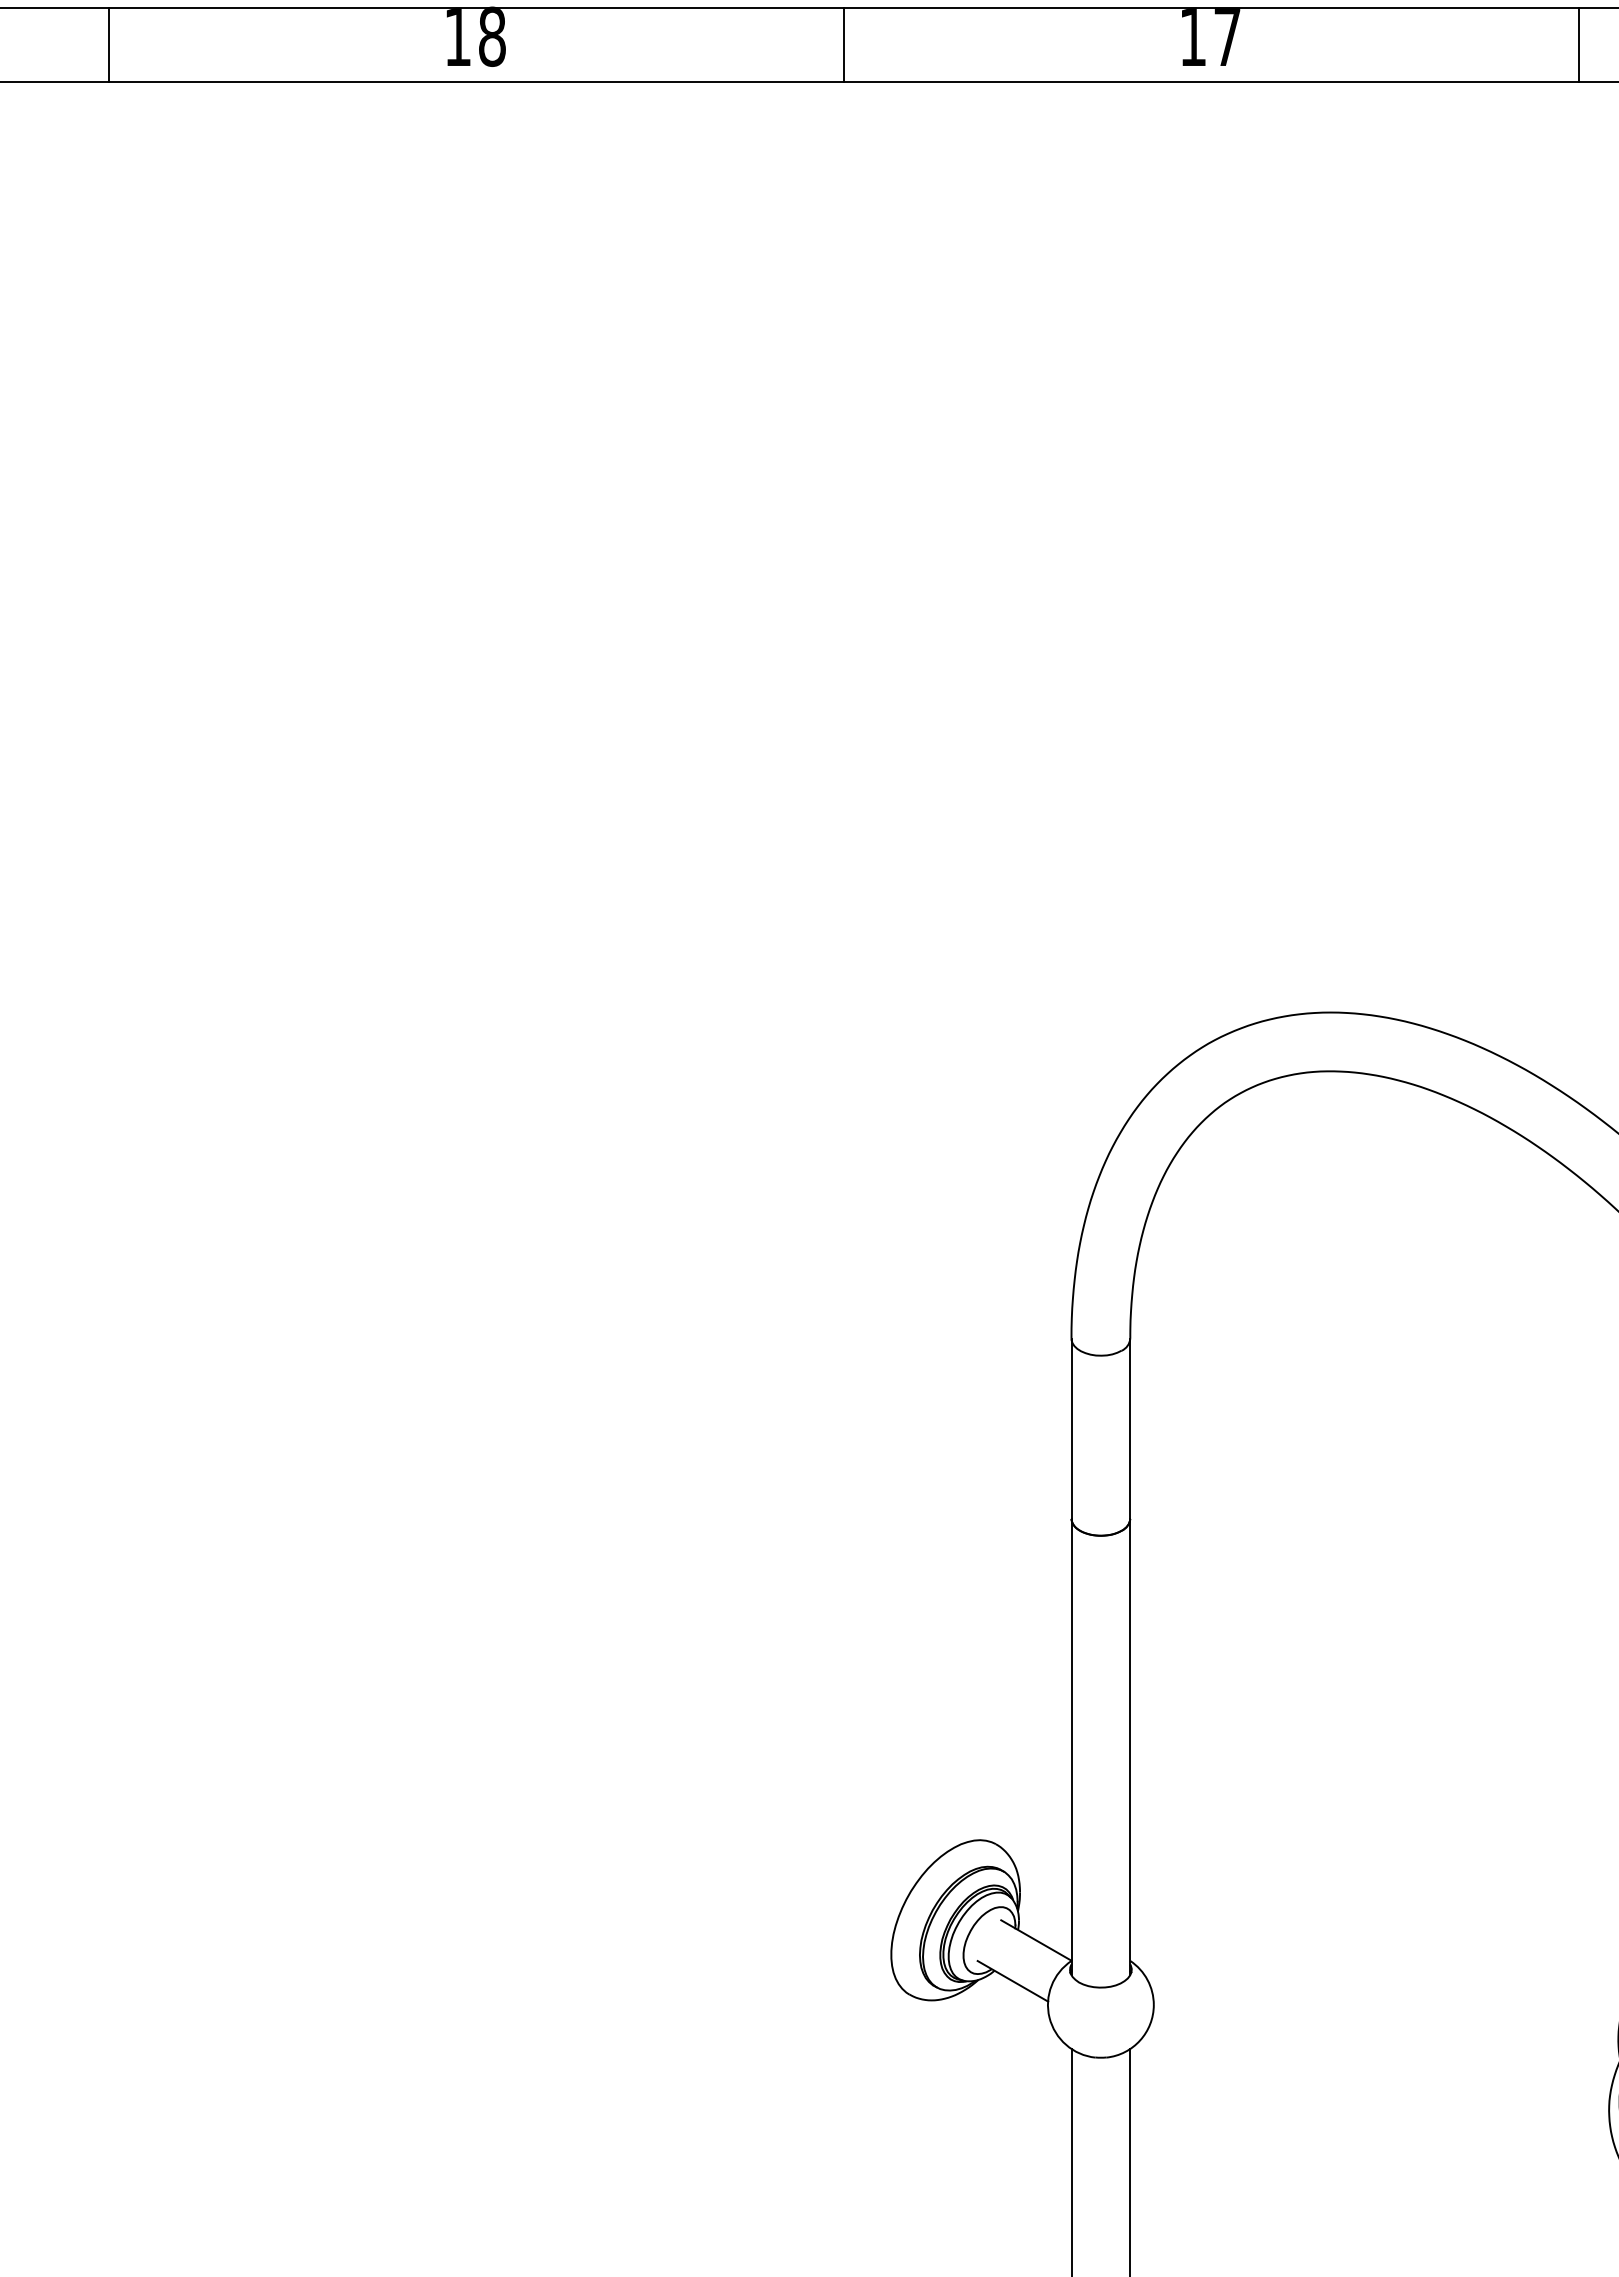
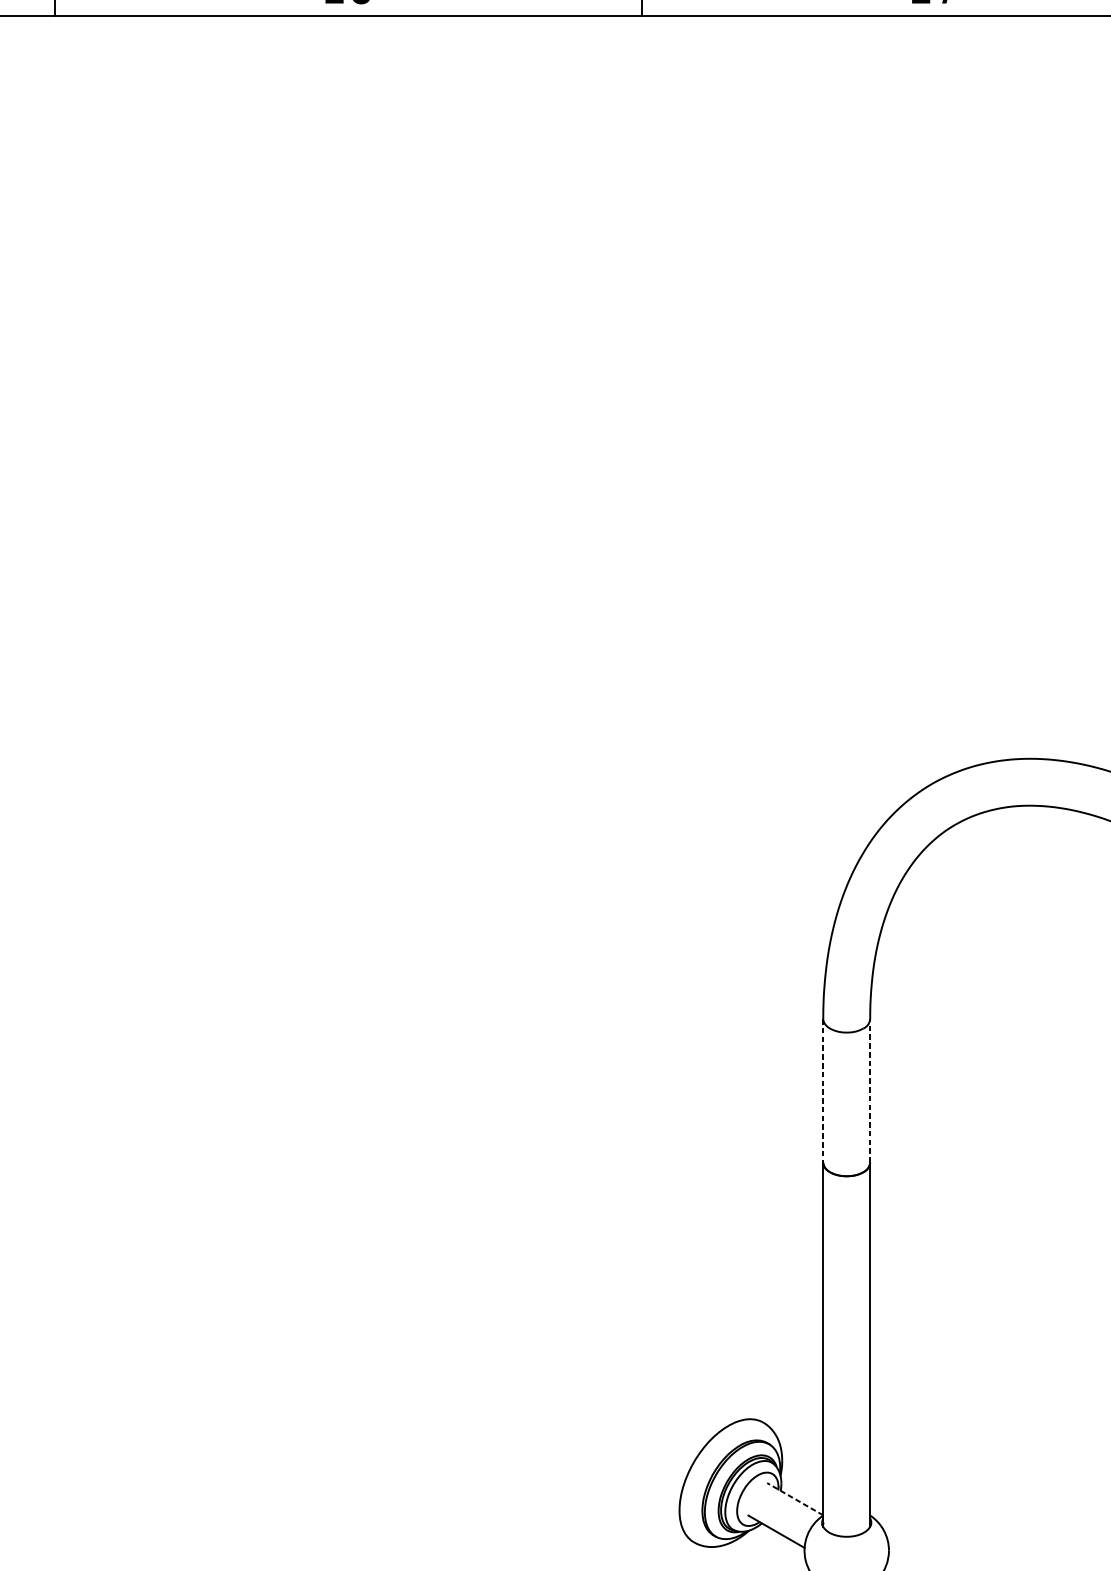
line: (1130, 1428) -> (870, 1090), solid -> dashed
line: (1071, 1429) -> (823, 1091), solid -> dashed
line: (1036, 1940) -> (795, 1499), solid -> dashed

